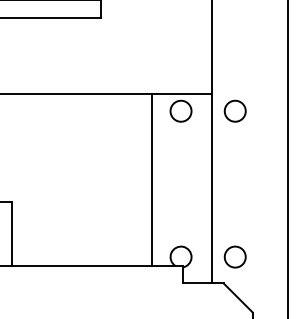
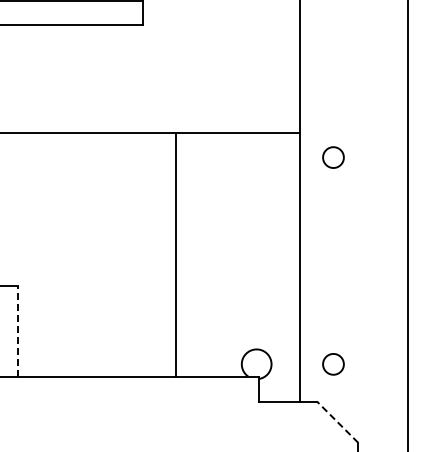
circle: (180, 111) -> (256, 157), removed
circle: (235, 111) -> (333, 157), size x0.7
line: (152, 179) -> (176, 254), moved
line: (12, 233) -> (17, 330), solid -> dashed
circle: (235, 257) -> (333, 364), size x0.7
line: (238, 297) -> (337, 421), solid -> dashed

